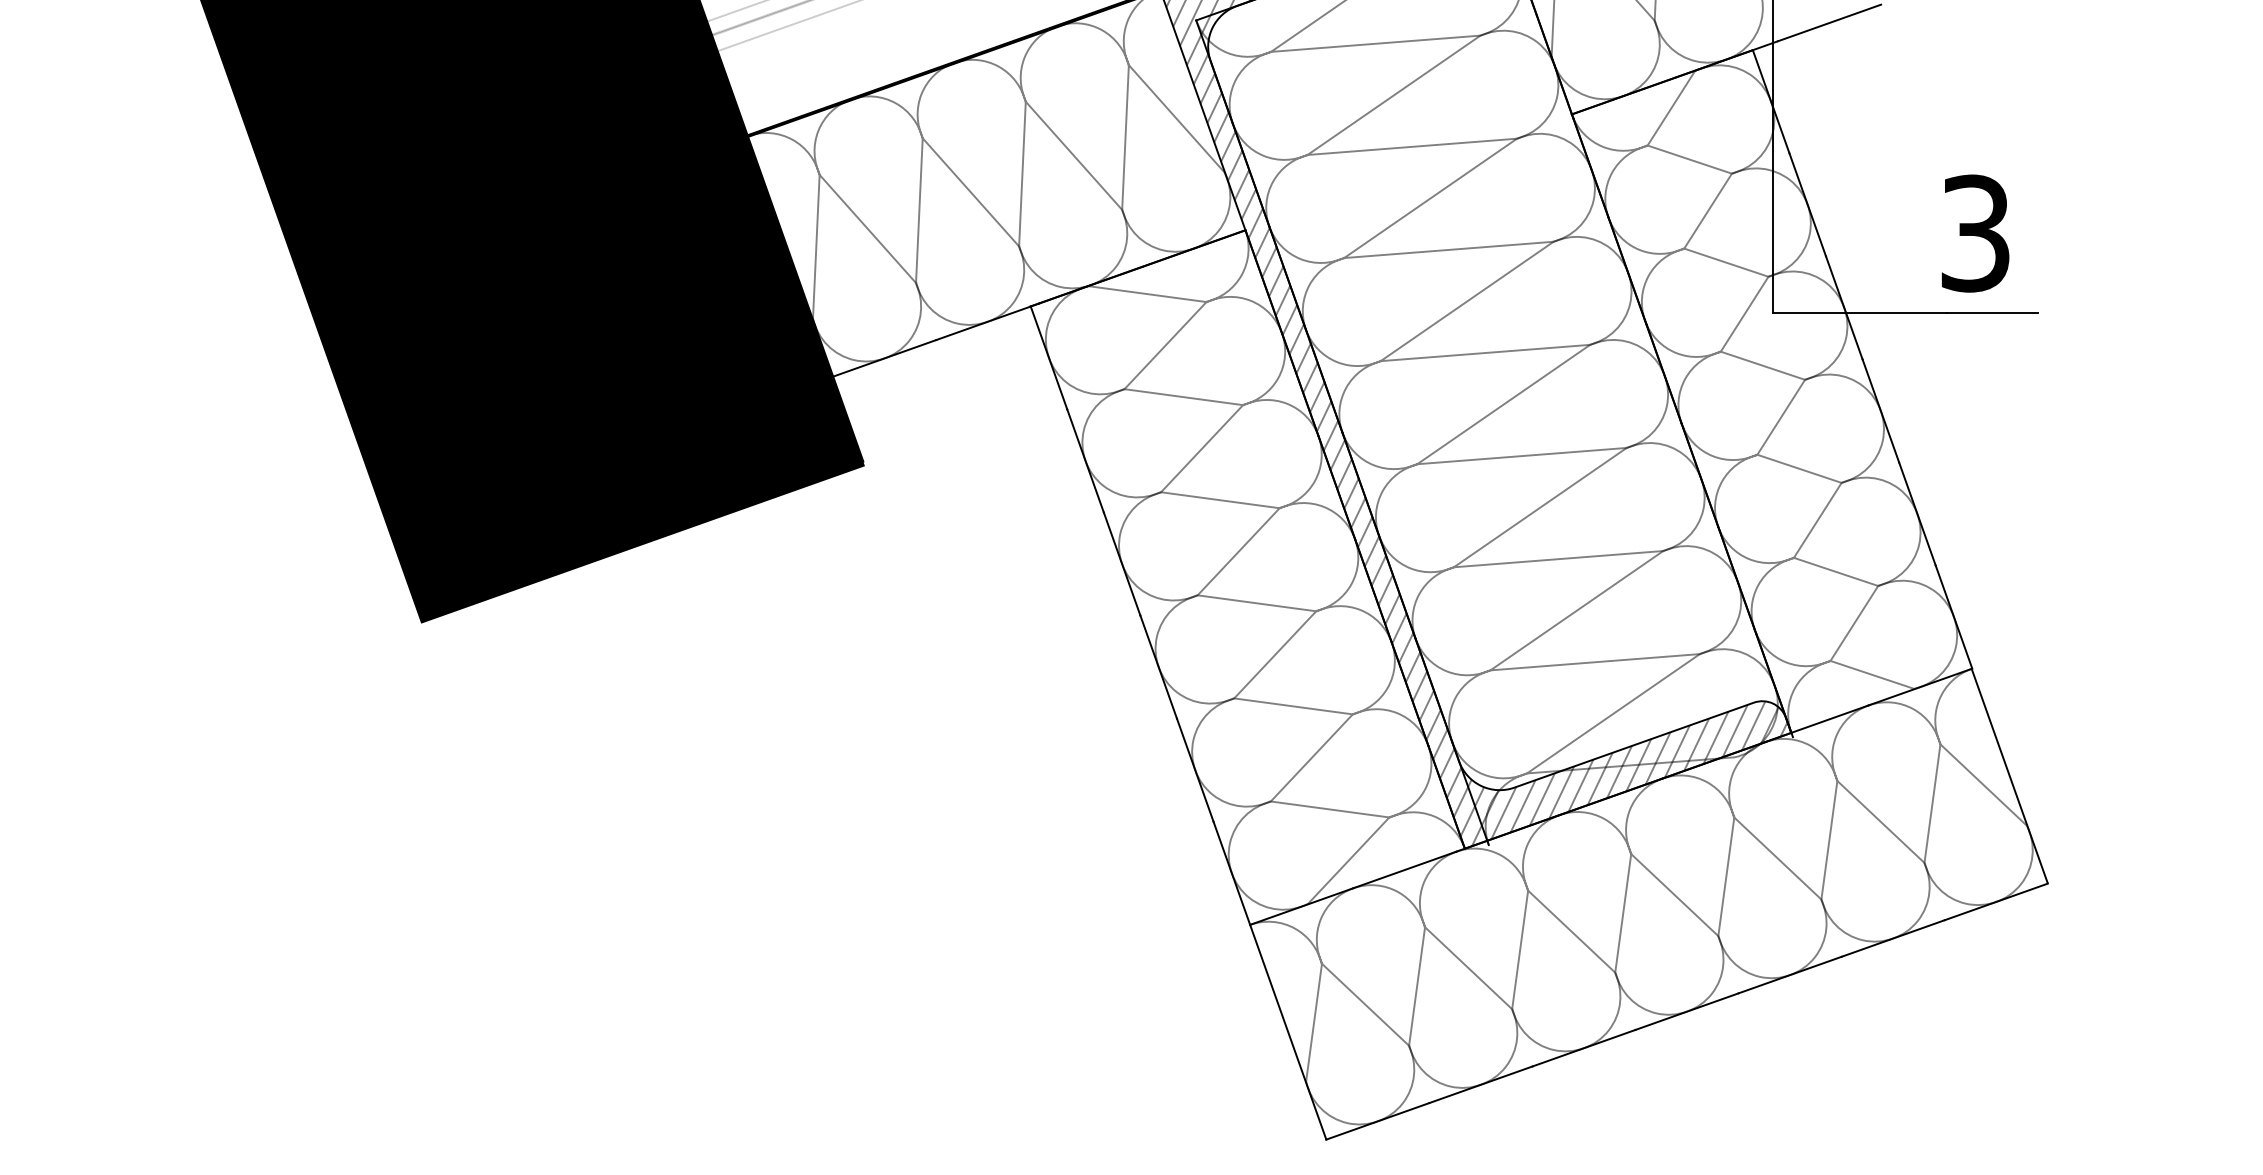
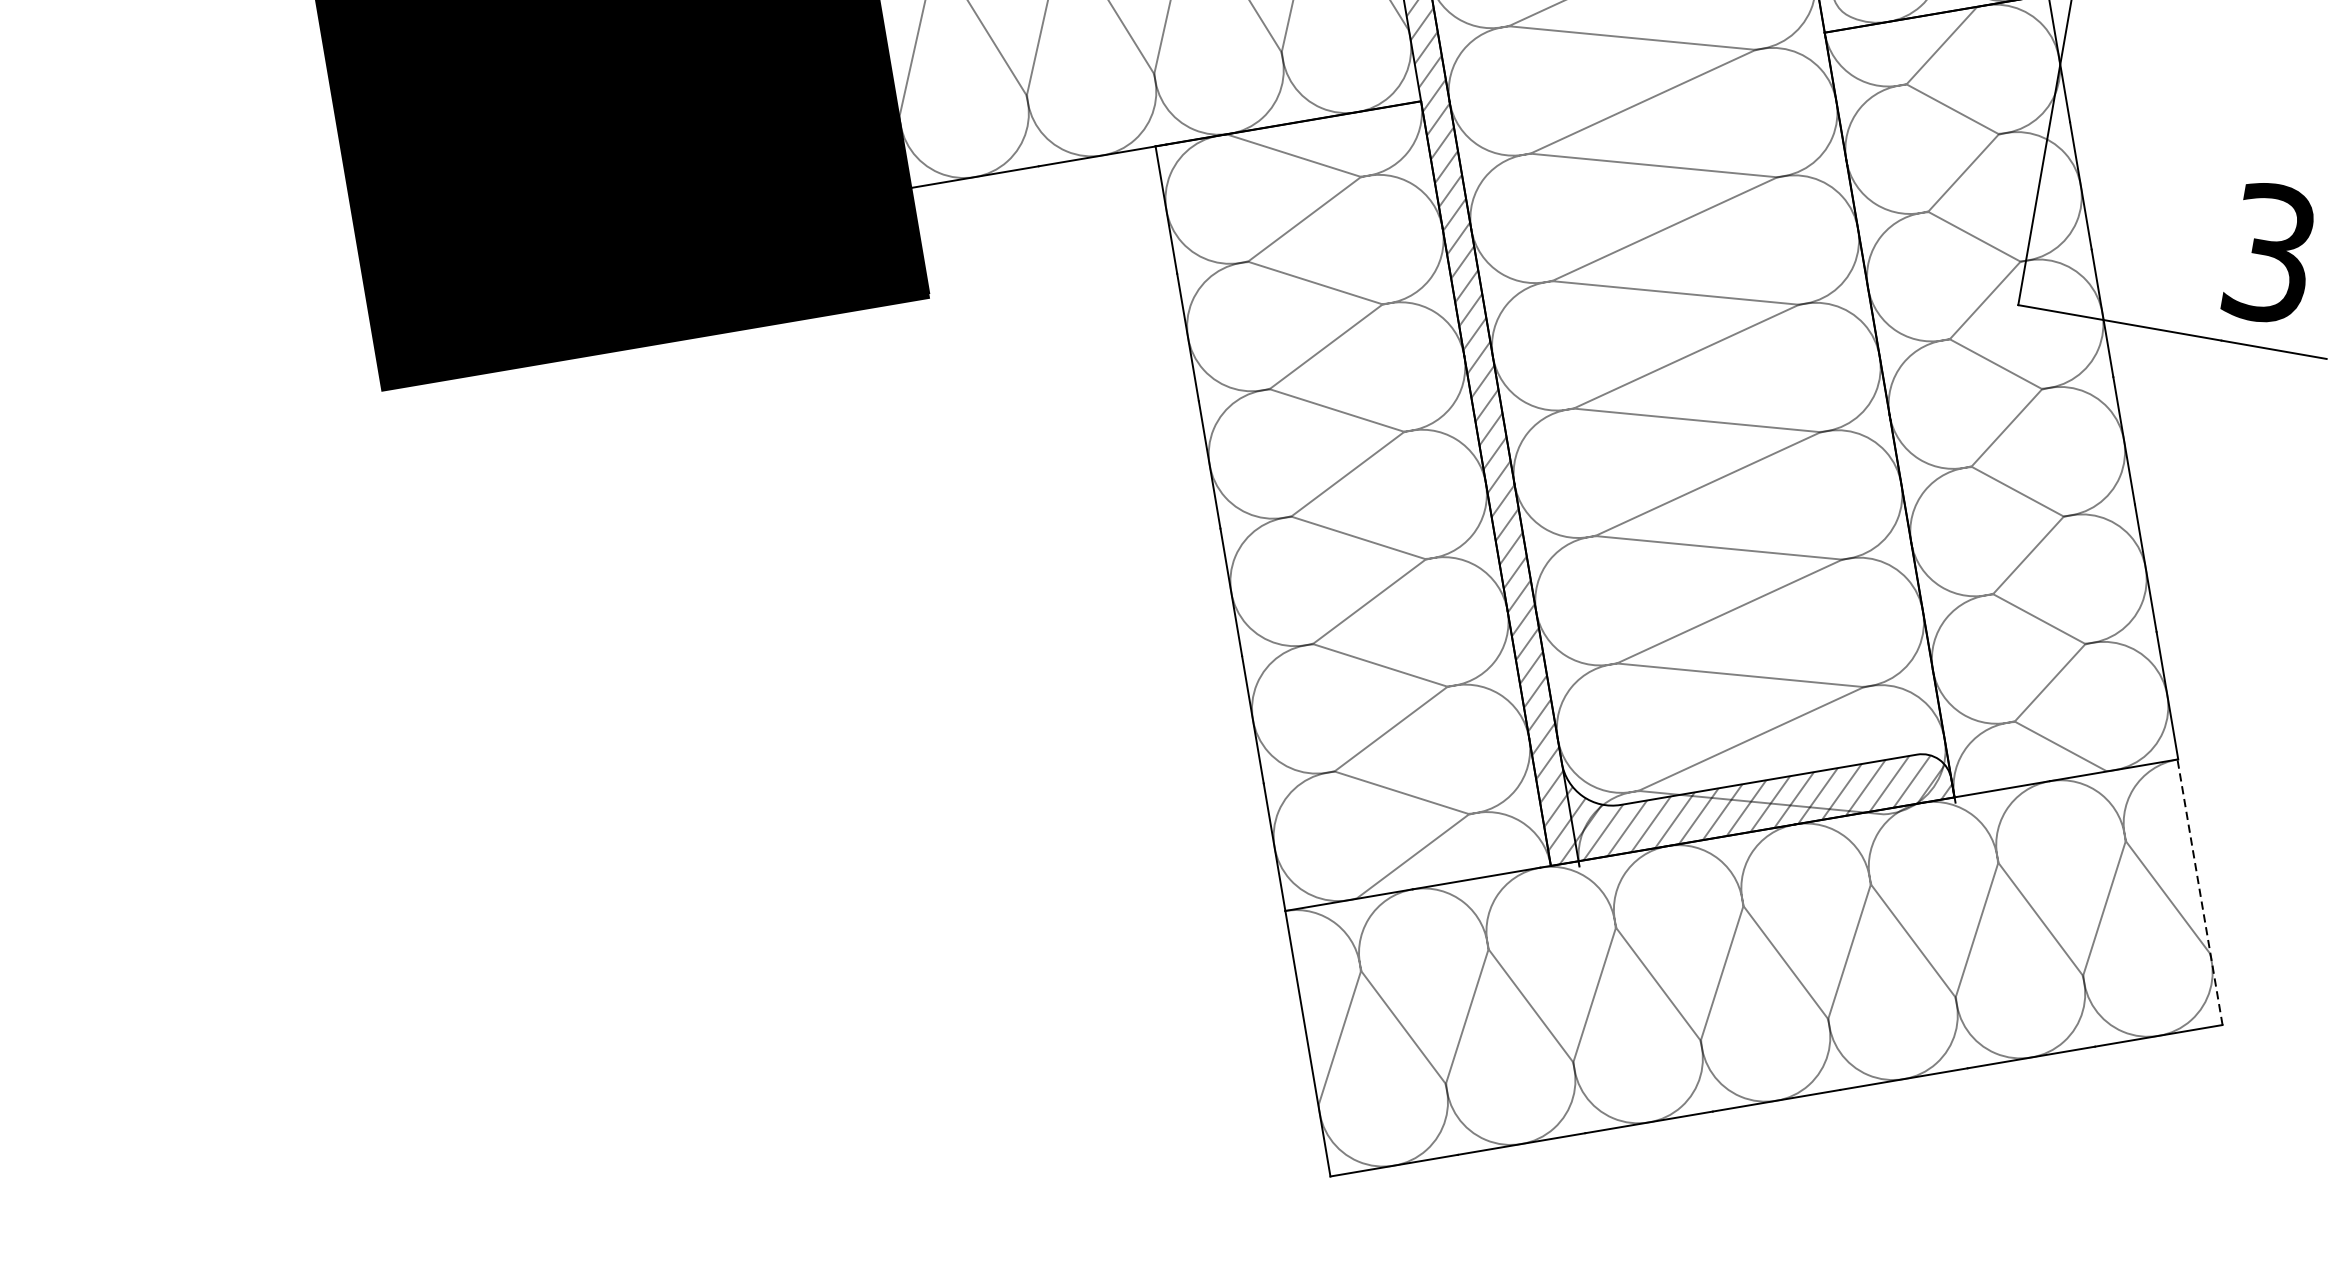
line: (2009, 776) -> (2199, 892), solid -> dashed

